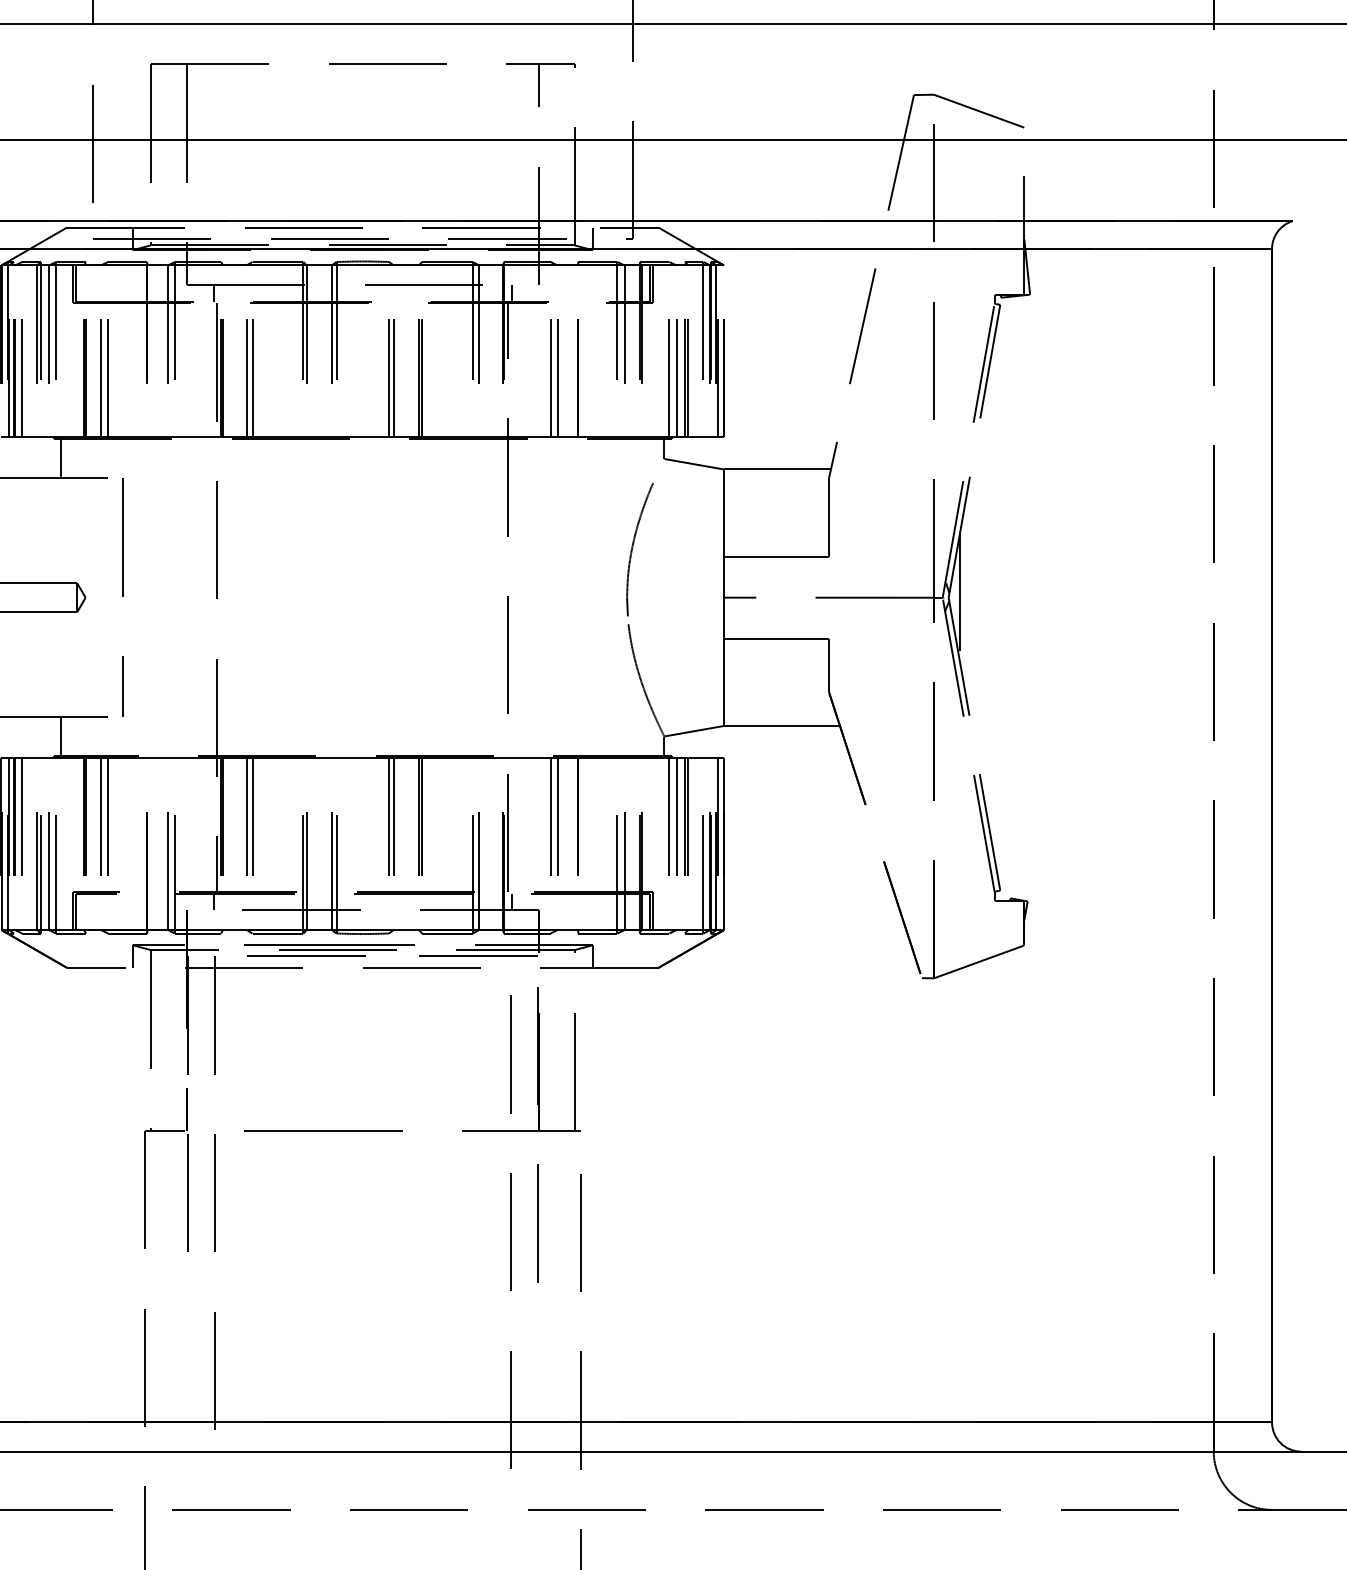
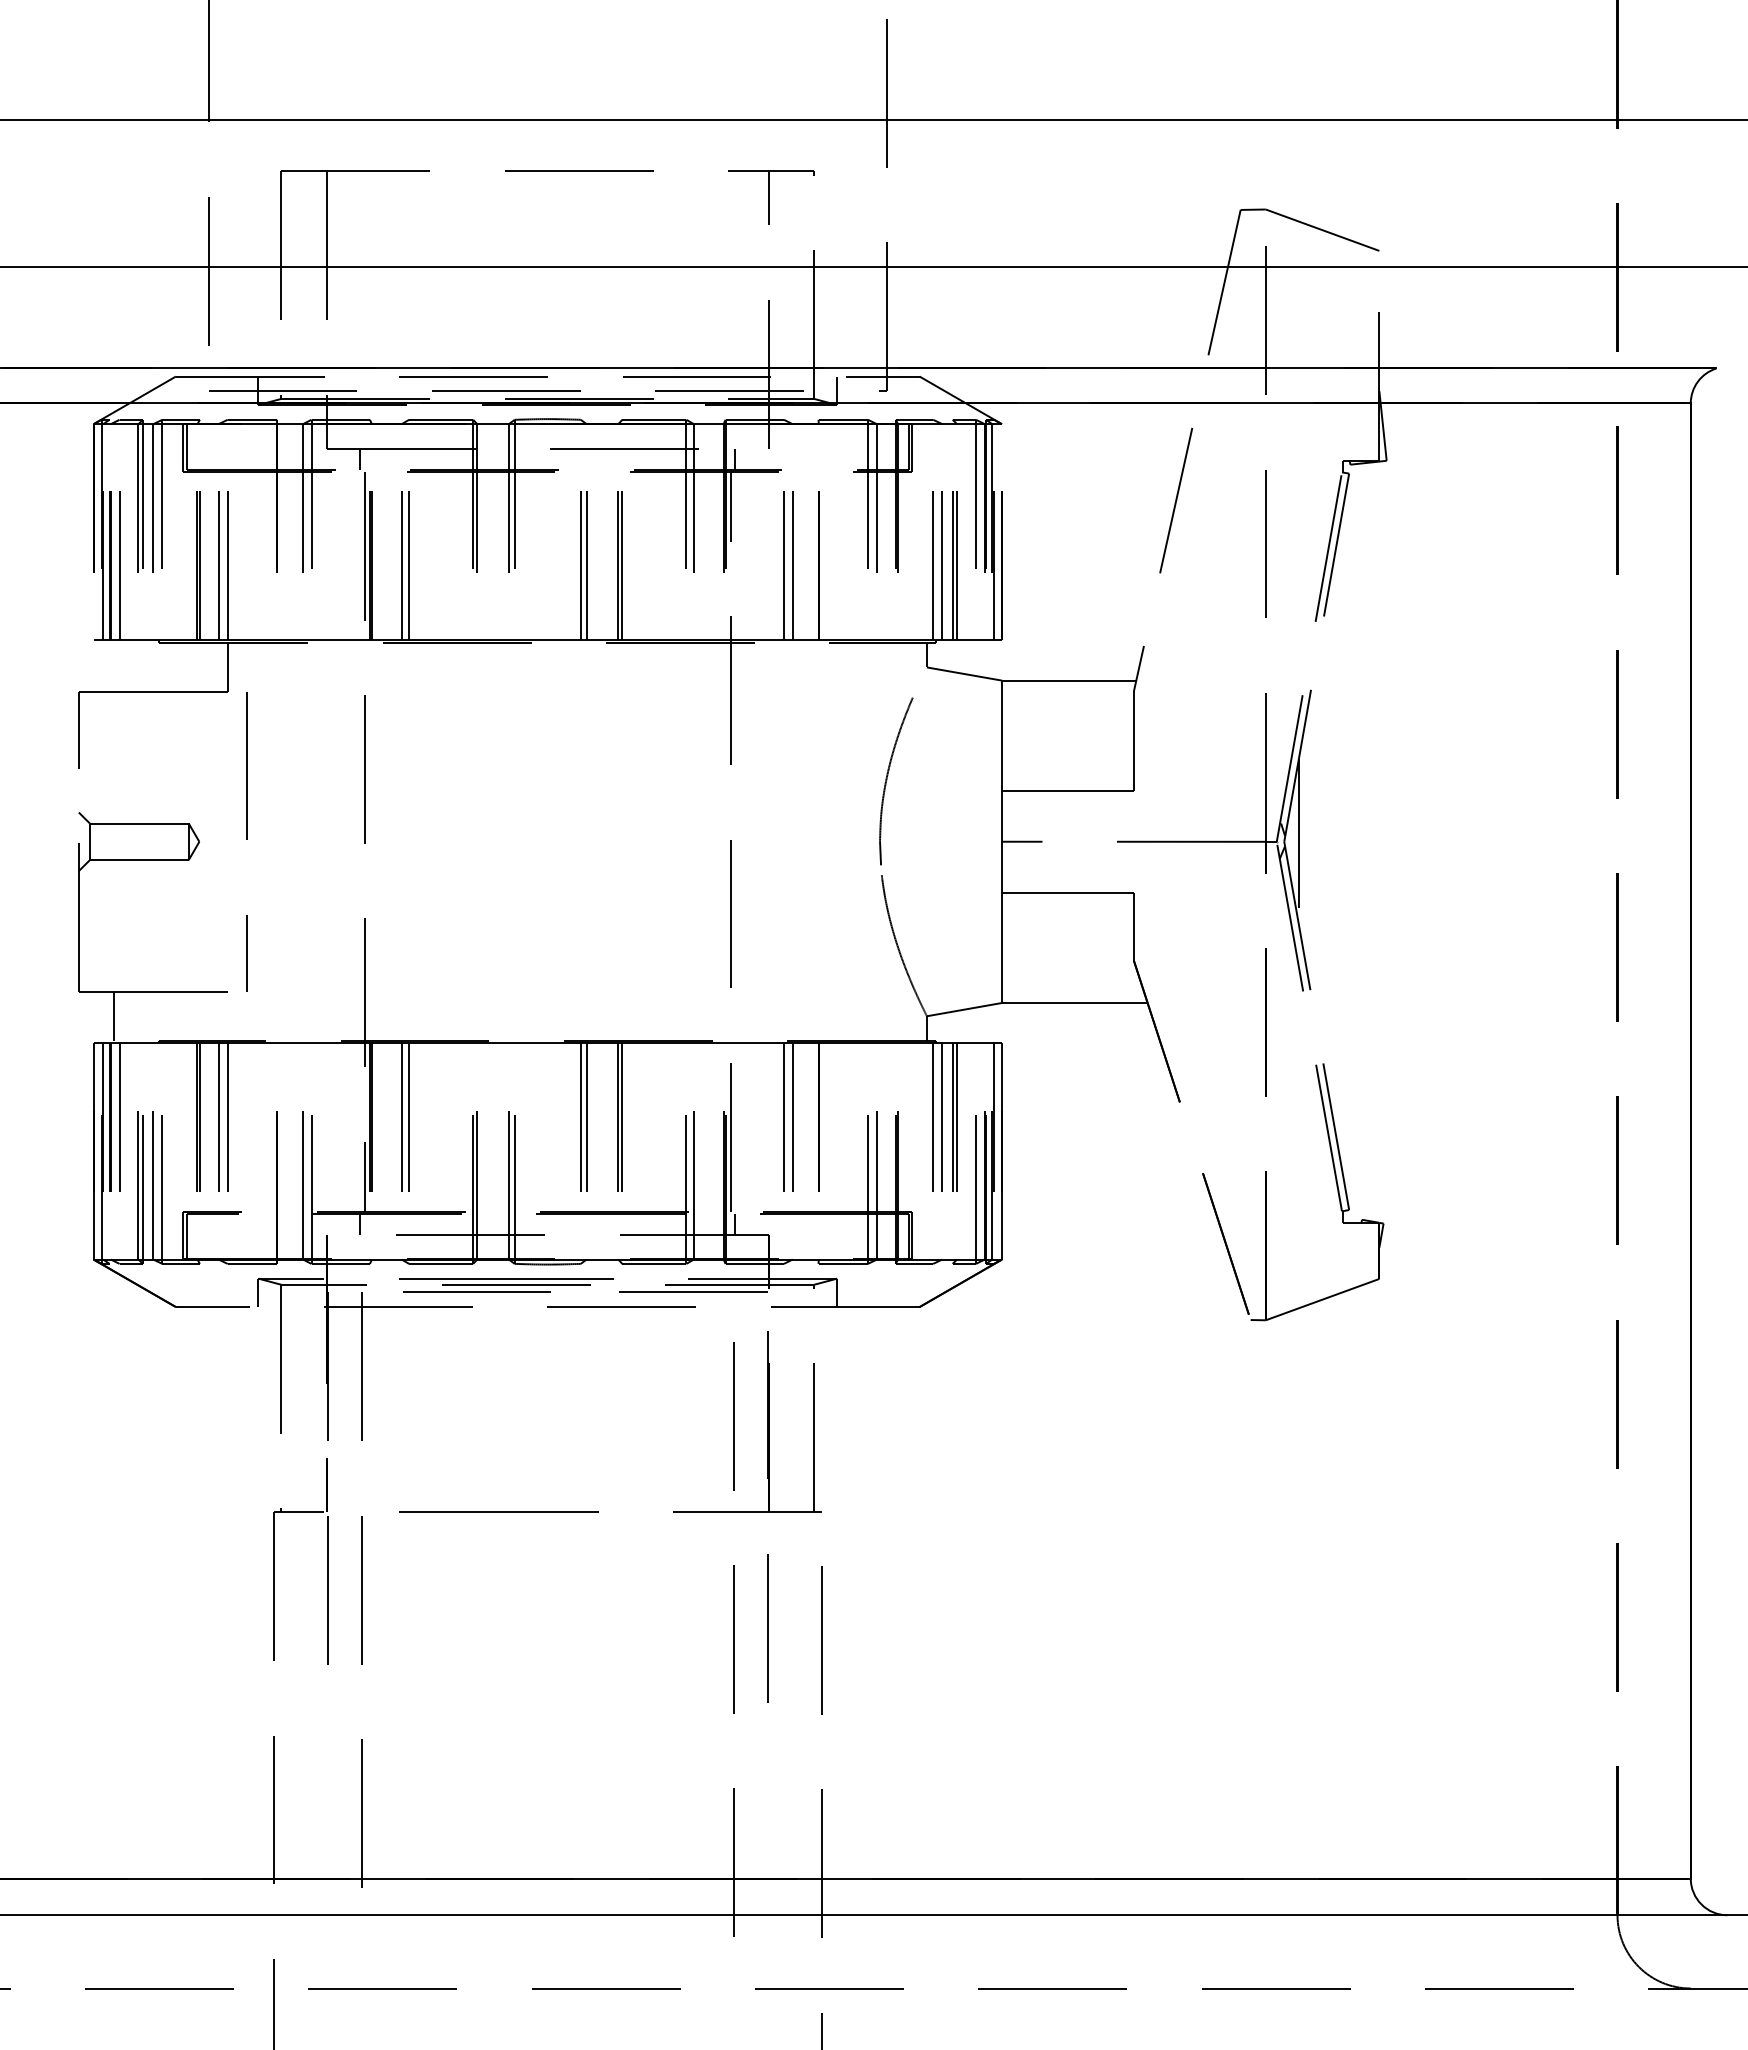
line: (61, 458) -> (227, 666), moved
line: (61, 736) -> (113, 1016), moved

